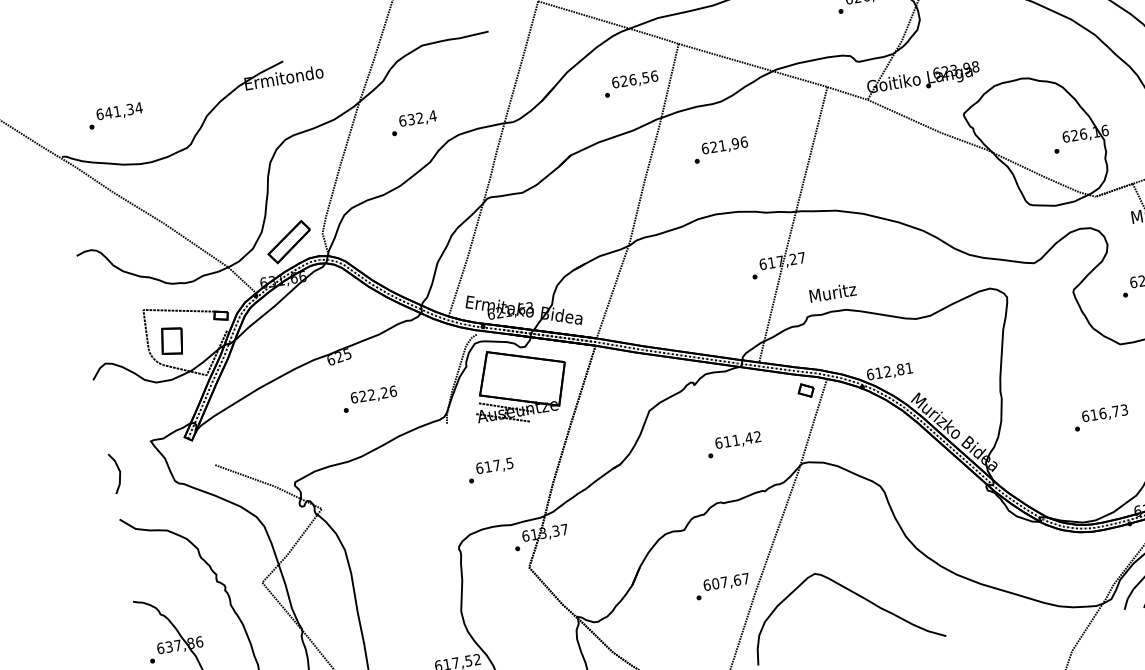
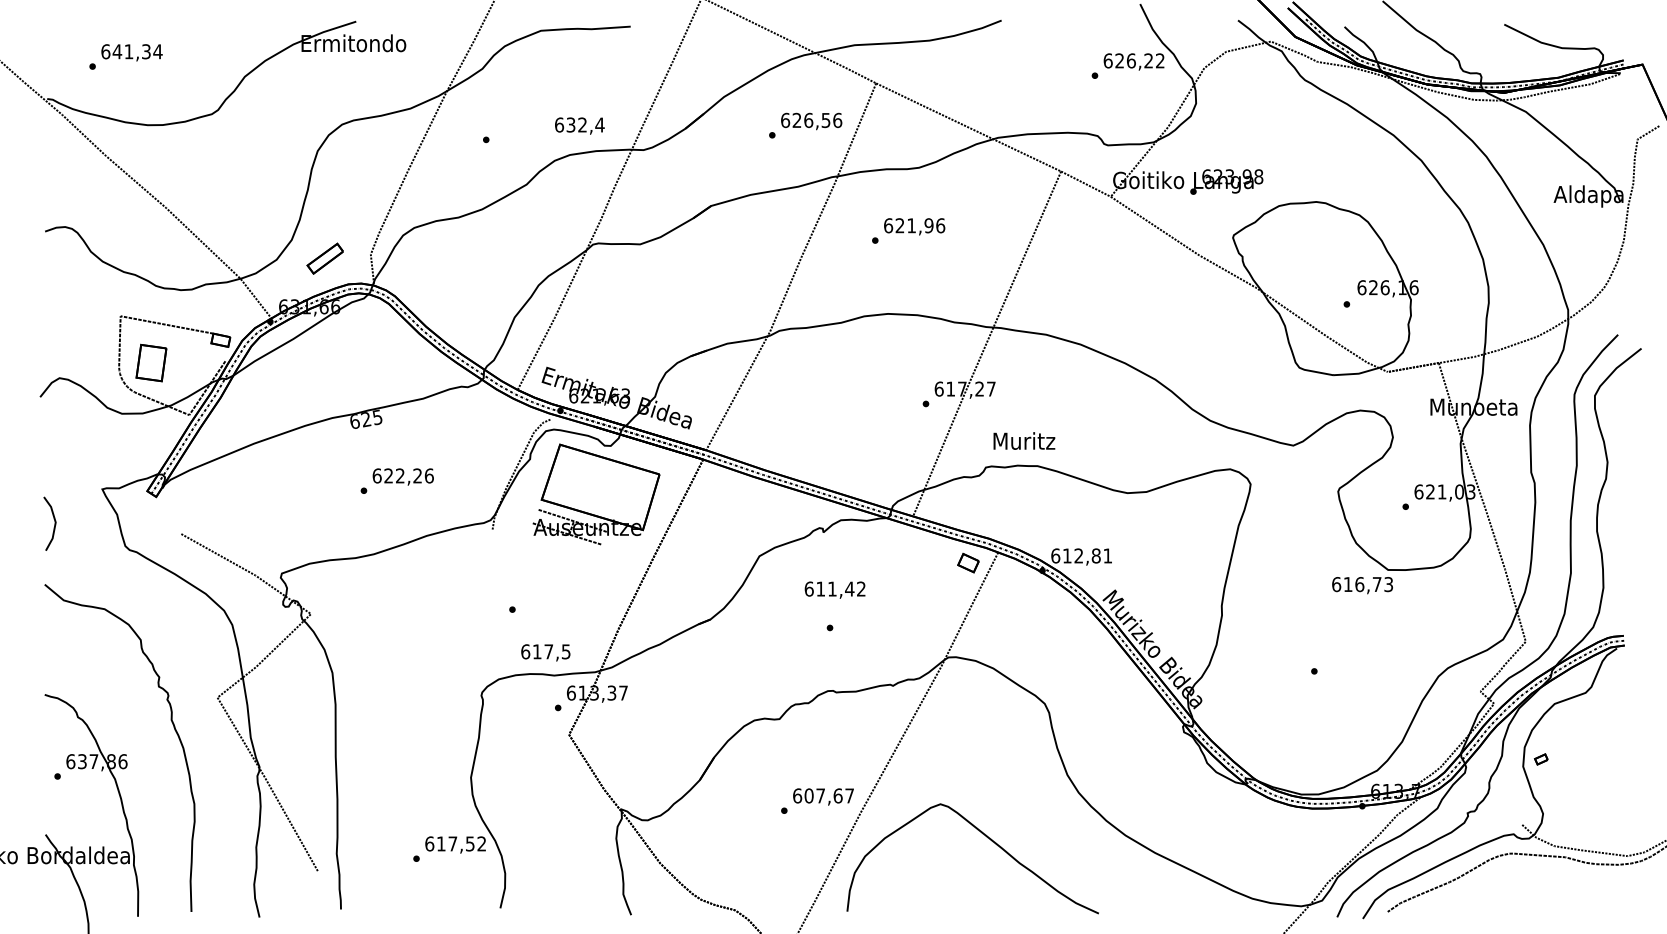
text: (417, 118) -> (579, 125), moved
part: (288, 241) -> (324, 258), size x0.6
text: (1105, 413) -> (1362, 585), moved
text: (737, 440) -> (834, 589), moved
text: (494, 466) -> (545, 652), moved

